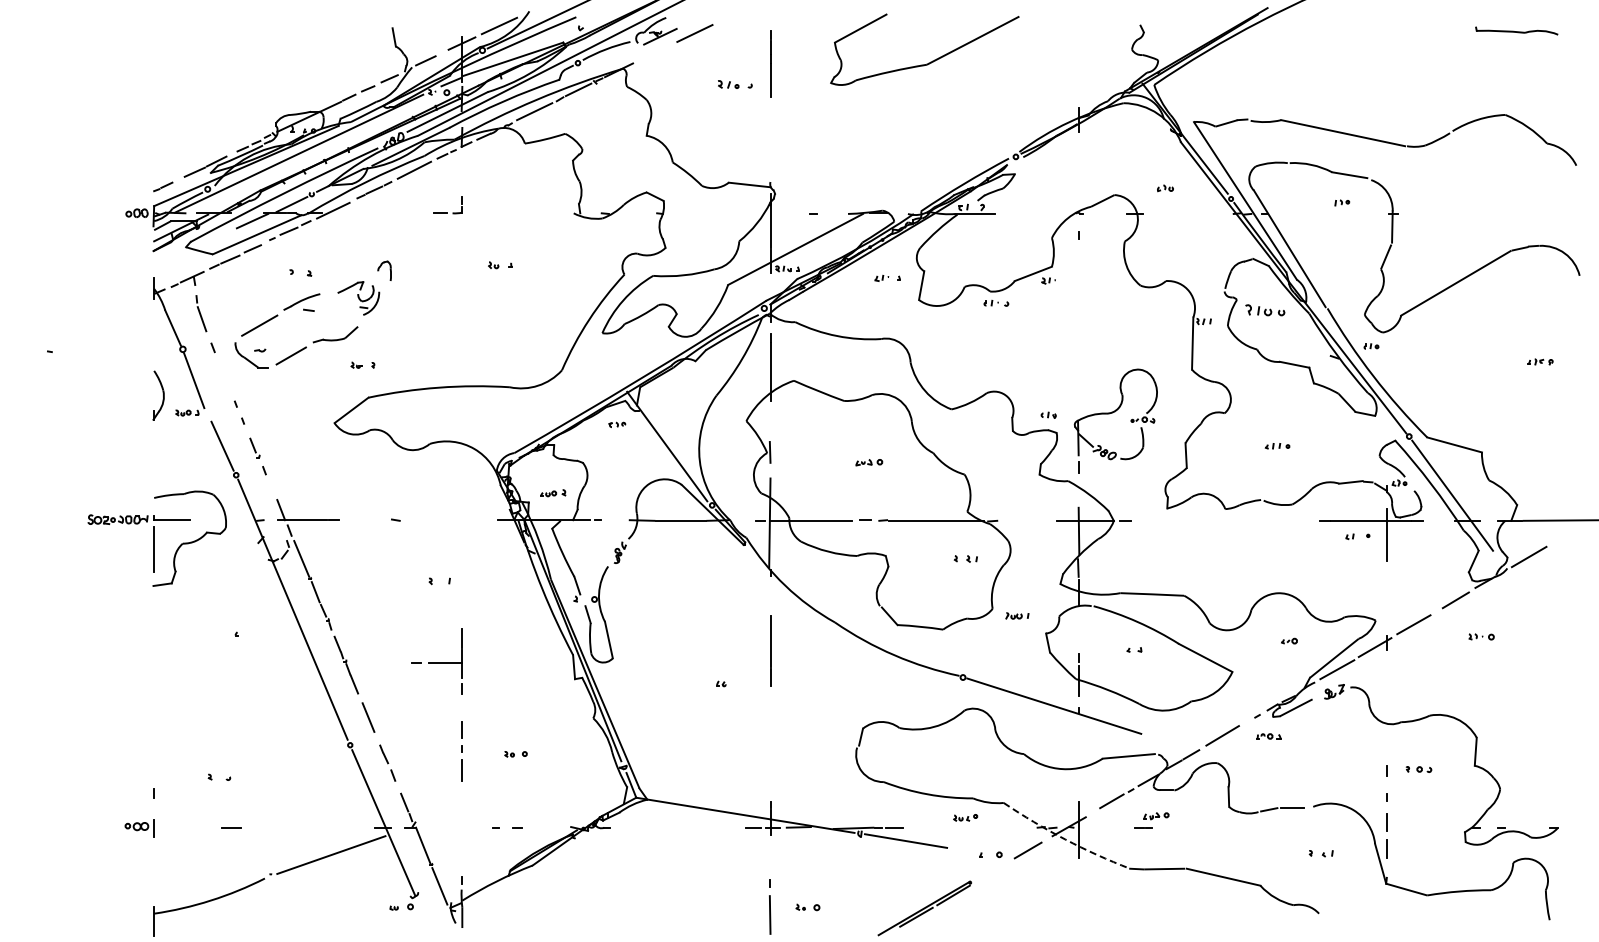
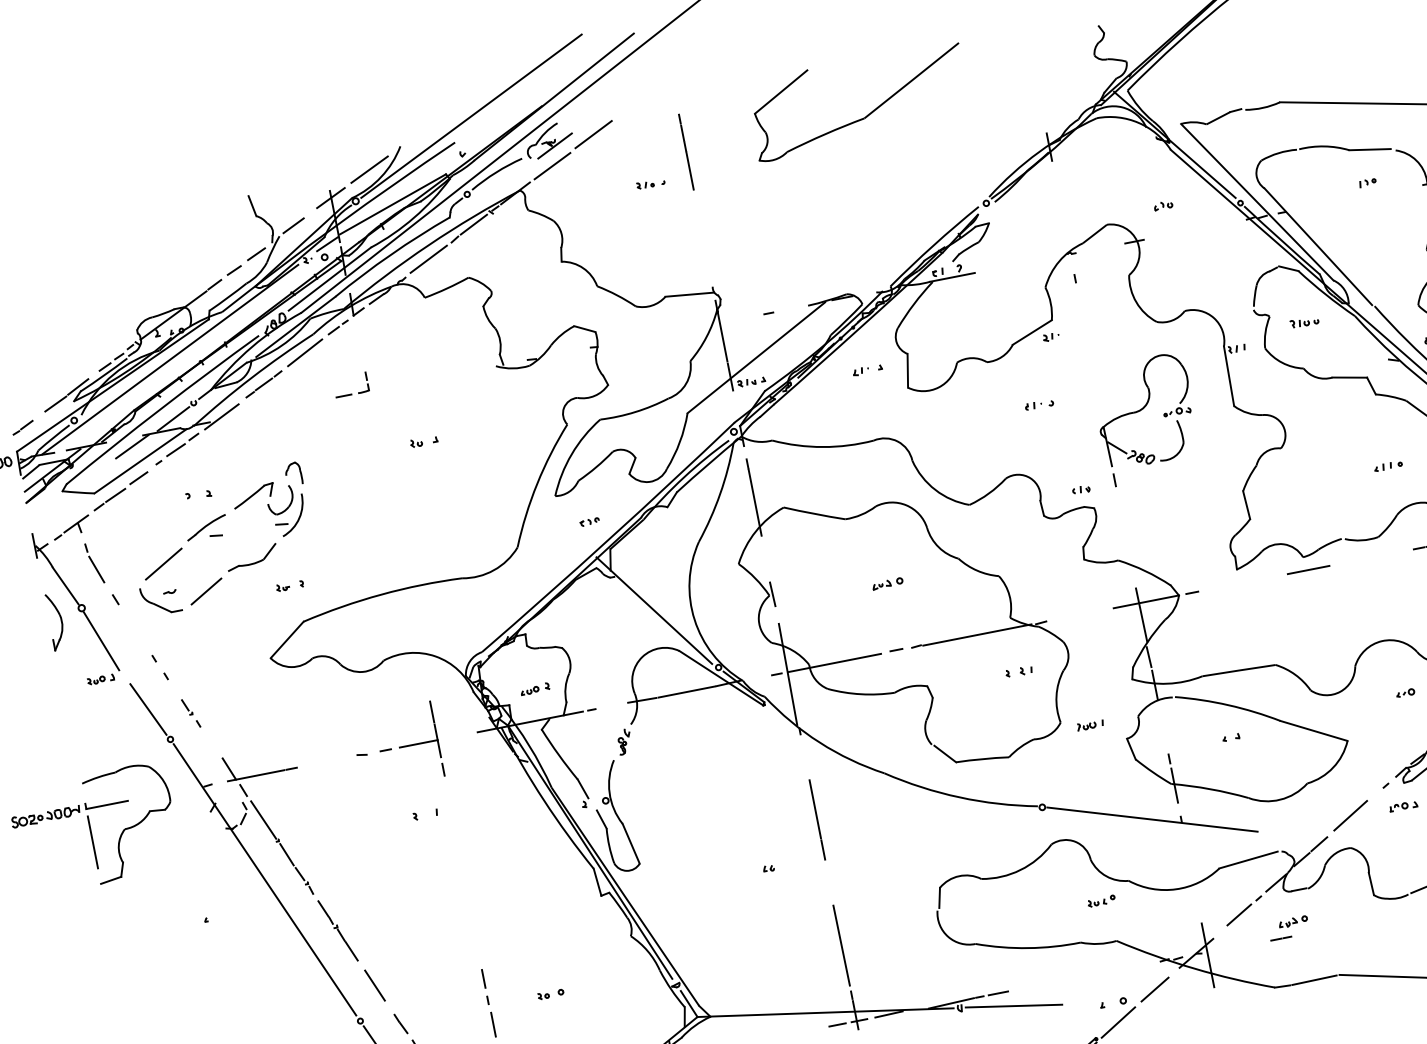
line: (654, 53) -> (552, 166), added
part: (734, 84) -> (650, 183), size x0.71
part: (358, 298) -> (270, 511), size x1.43
part: (996, 303) -> (1039, 405), moved
part: (1265, 310) -> (1304, 322), size x0.62
part: (158, 395) -> (55, 621), moved
part: (1112, 413) -> (1141, 411), moved
part: (617, 424) -> (589, 521), moved
part: (1277, 446) -> (1388, 466), moved
part: (257, 456) -> (190, 713), size x0.71
line: (1227, 520) -> (1308, 569), added
part: (436, 661) -> (407, 743), moved
line: (769, 761) -> (840, 946), added
part: (965, 817) -> (1101, 900), moved
arc: (1065, 839) -> (1195, 968), dashed -> solid
line: (991, 872) -> (1118, 1022), added

